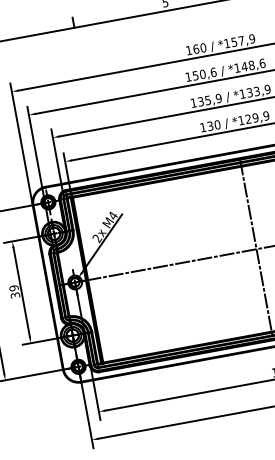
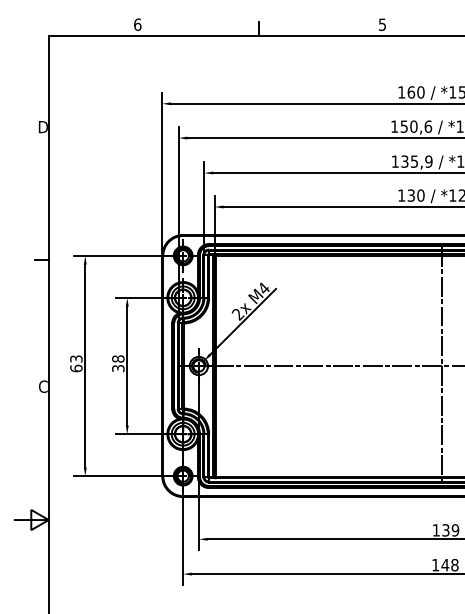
text: (14, 287) -> (118, 358), 39 -> 38

